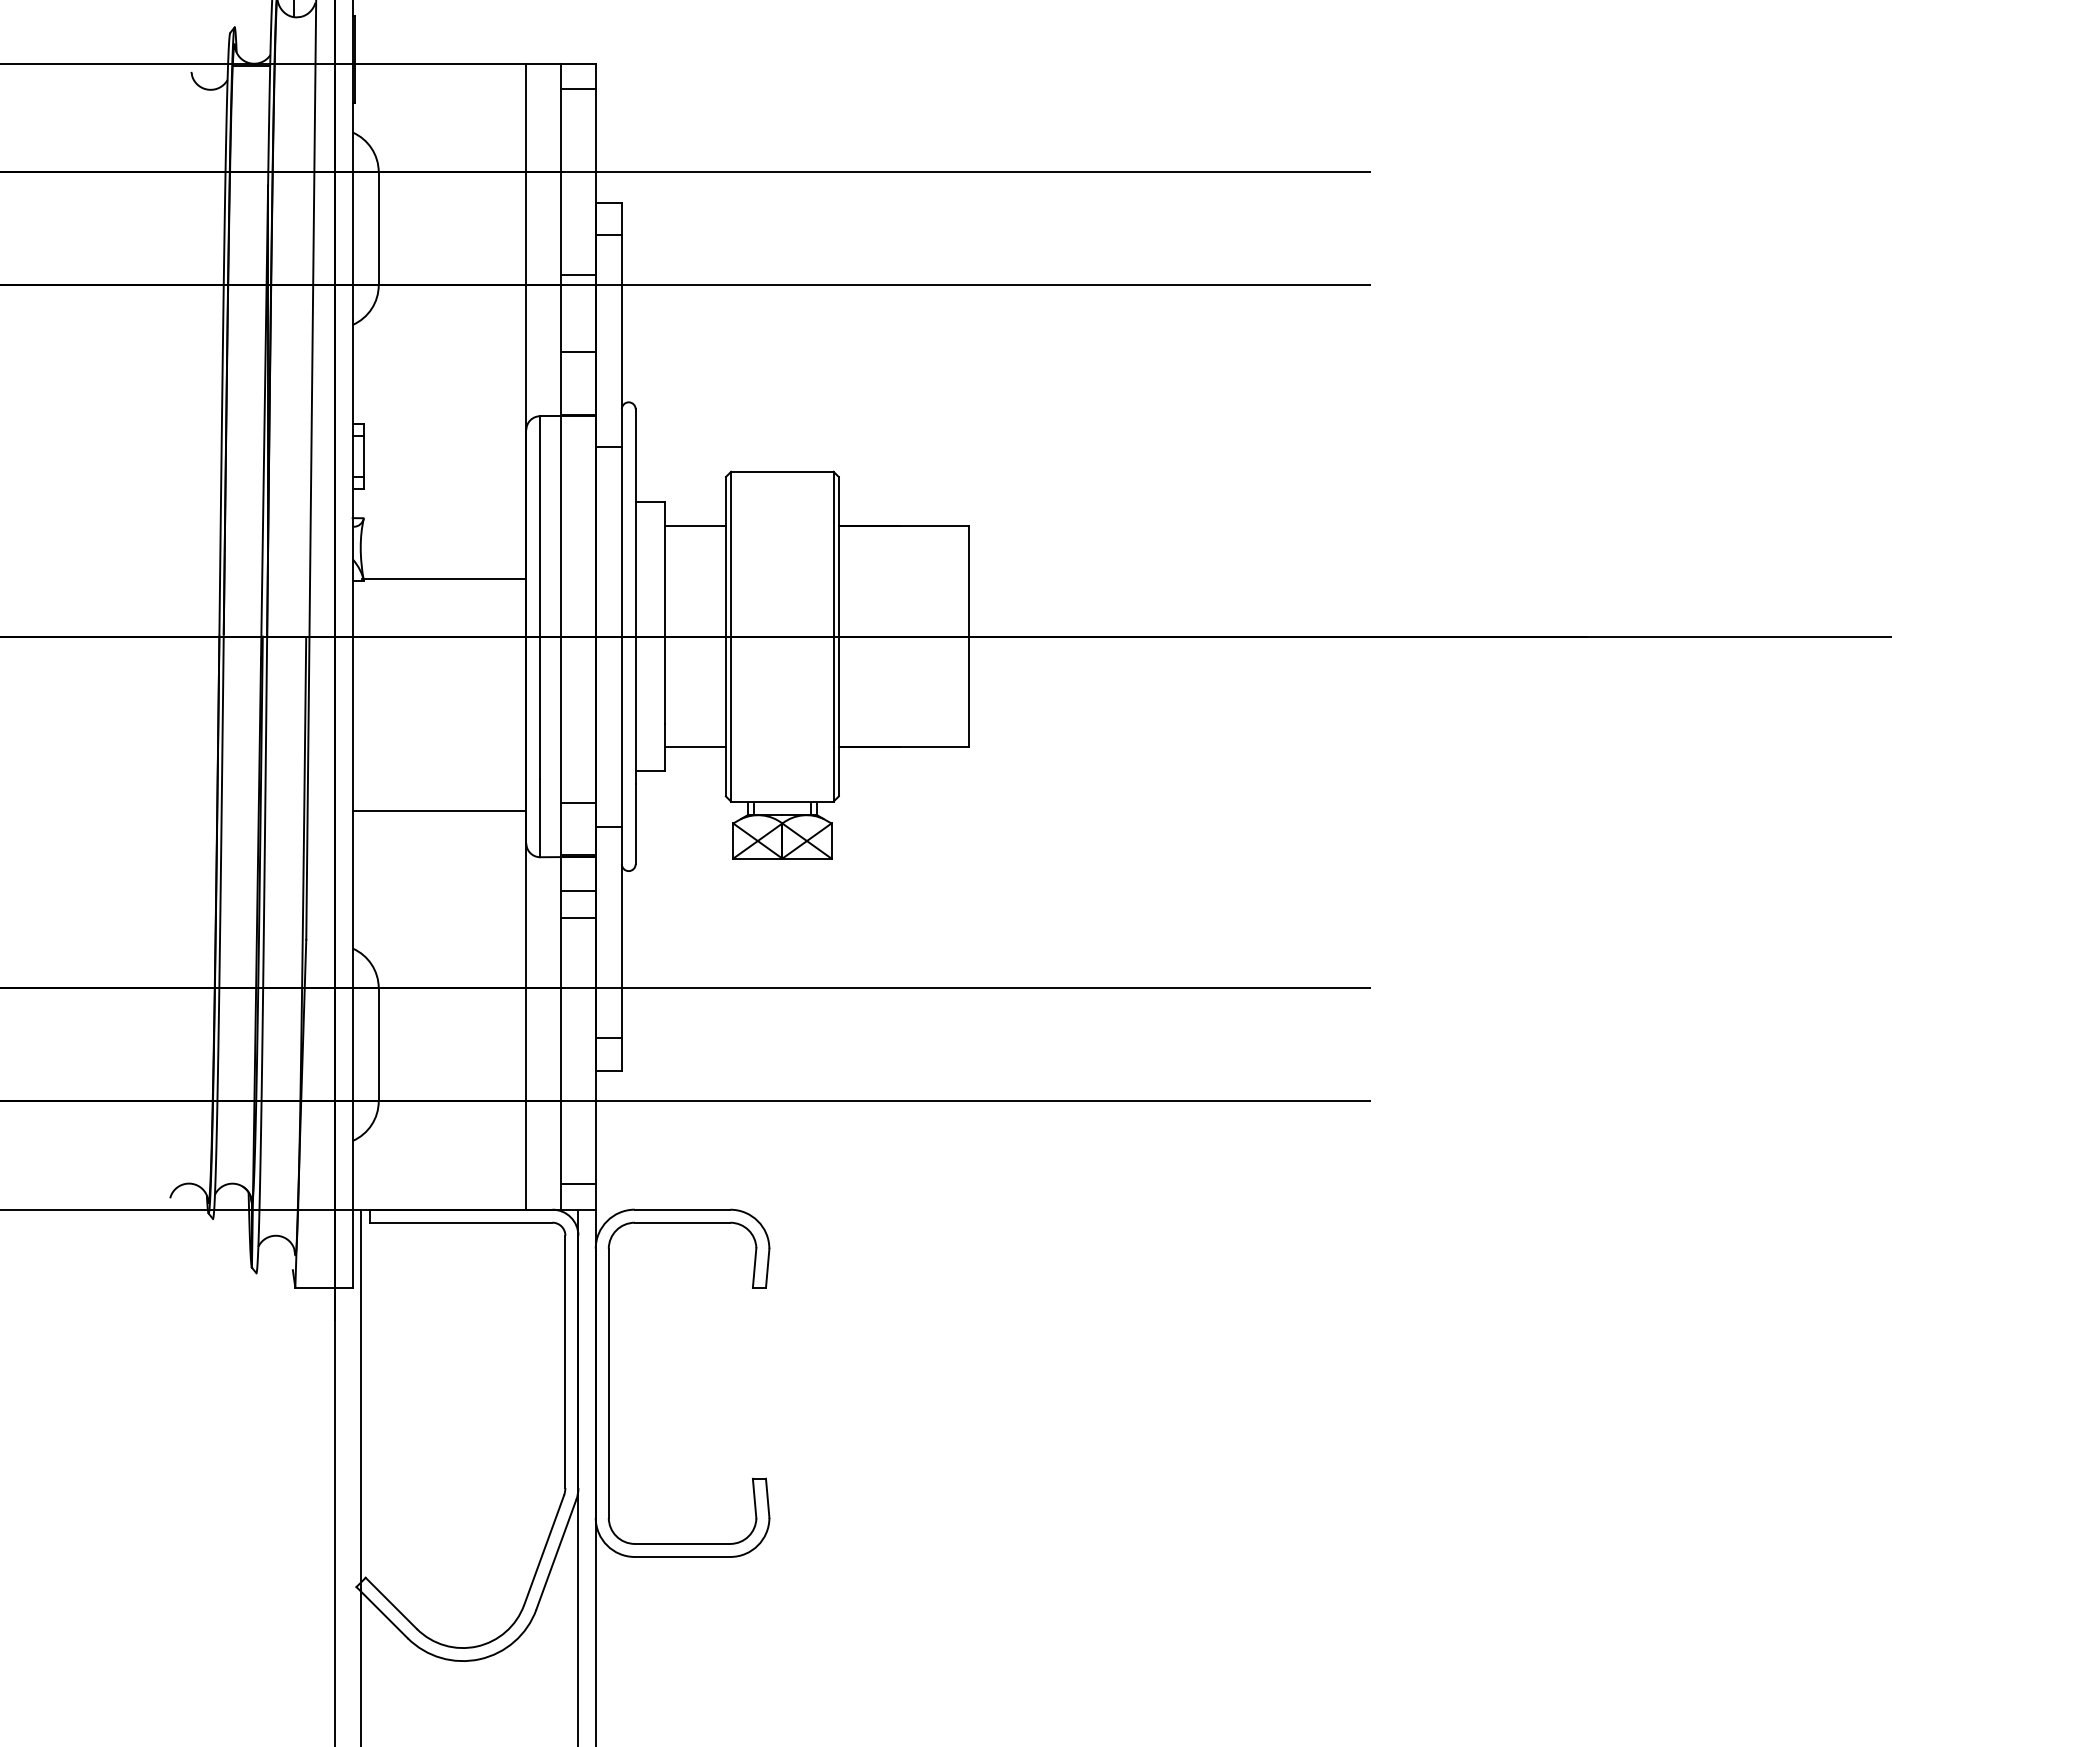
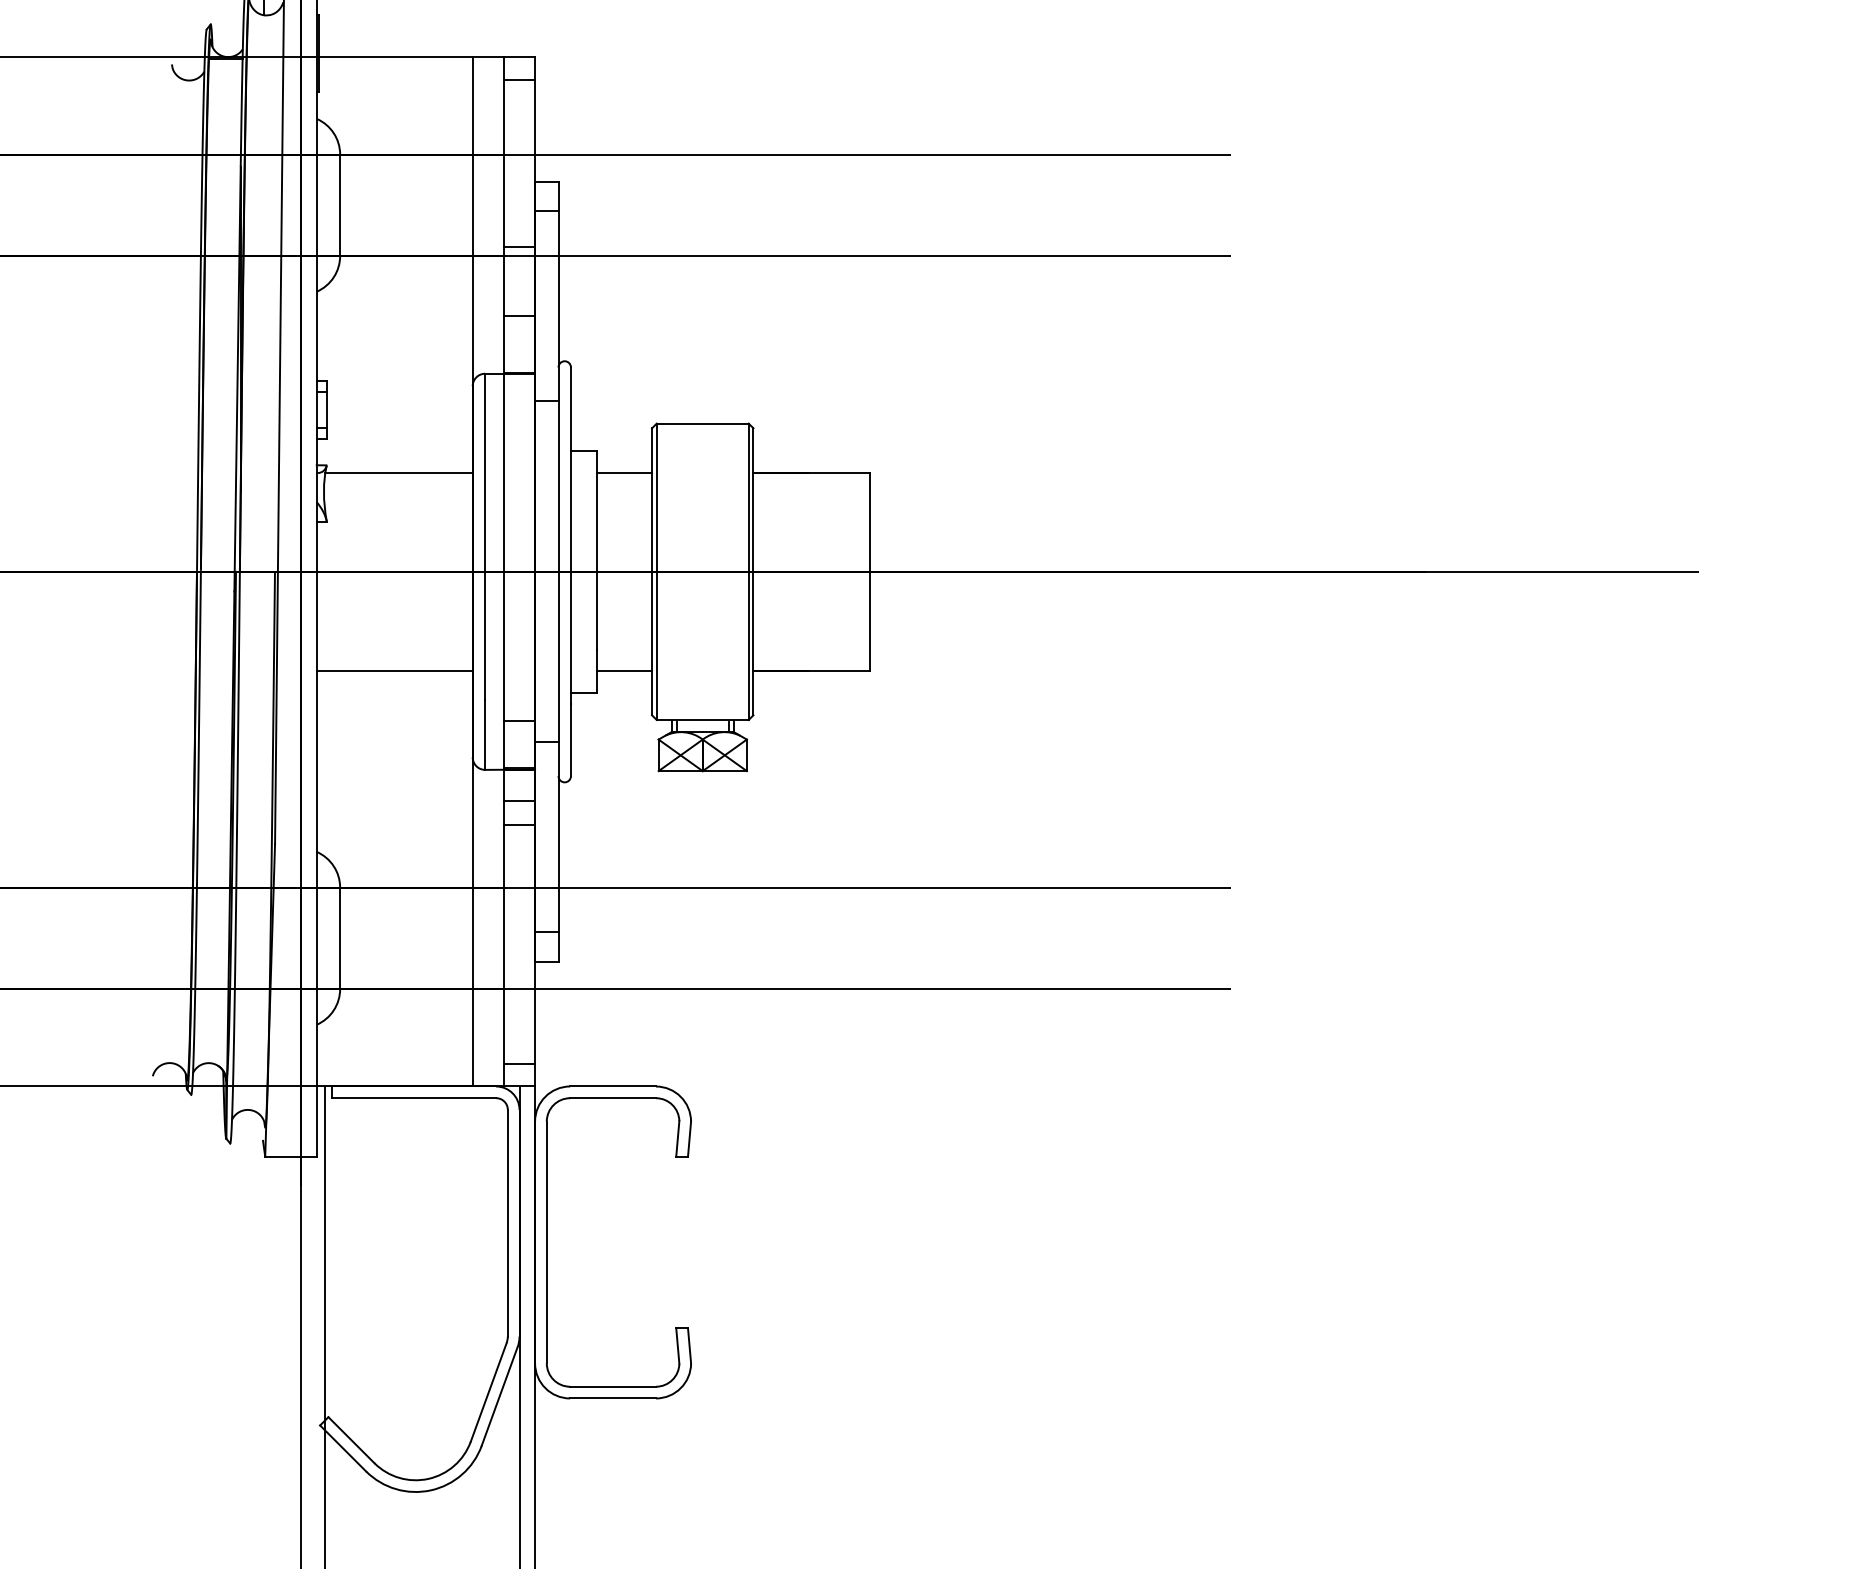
line: (444, 579) -> (399, 472), moved
line: (439, 810) -> (394, 670), moved

